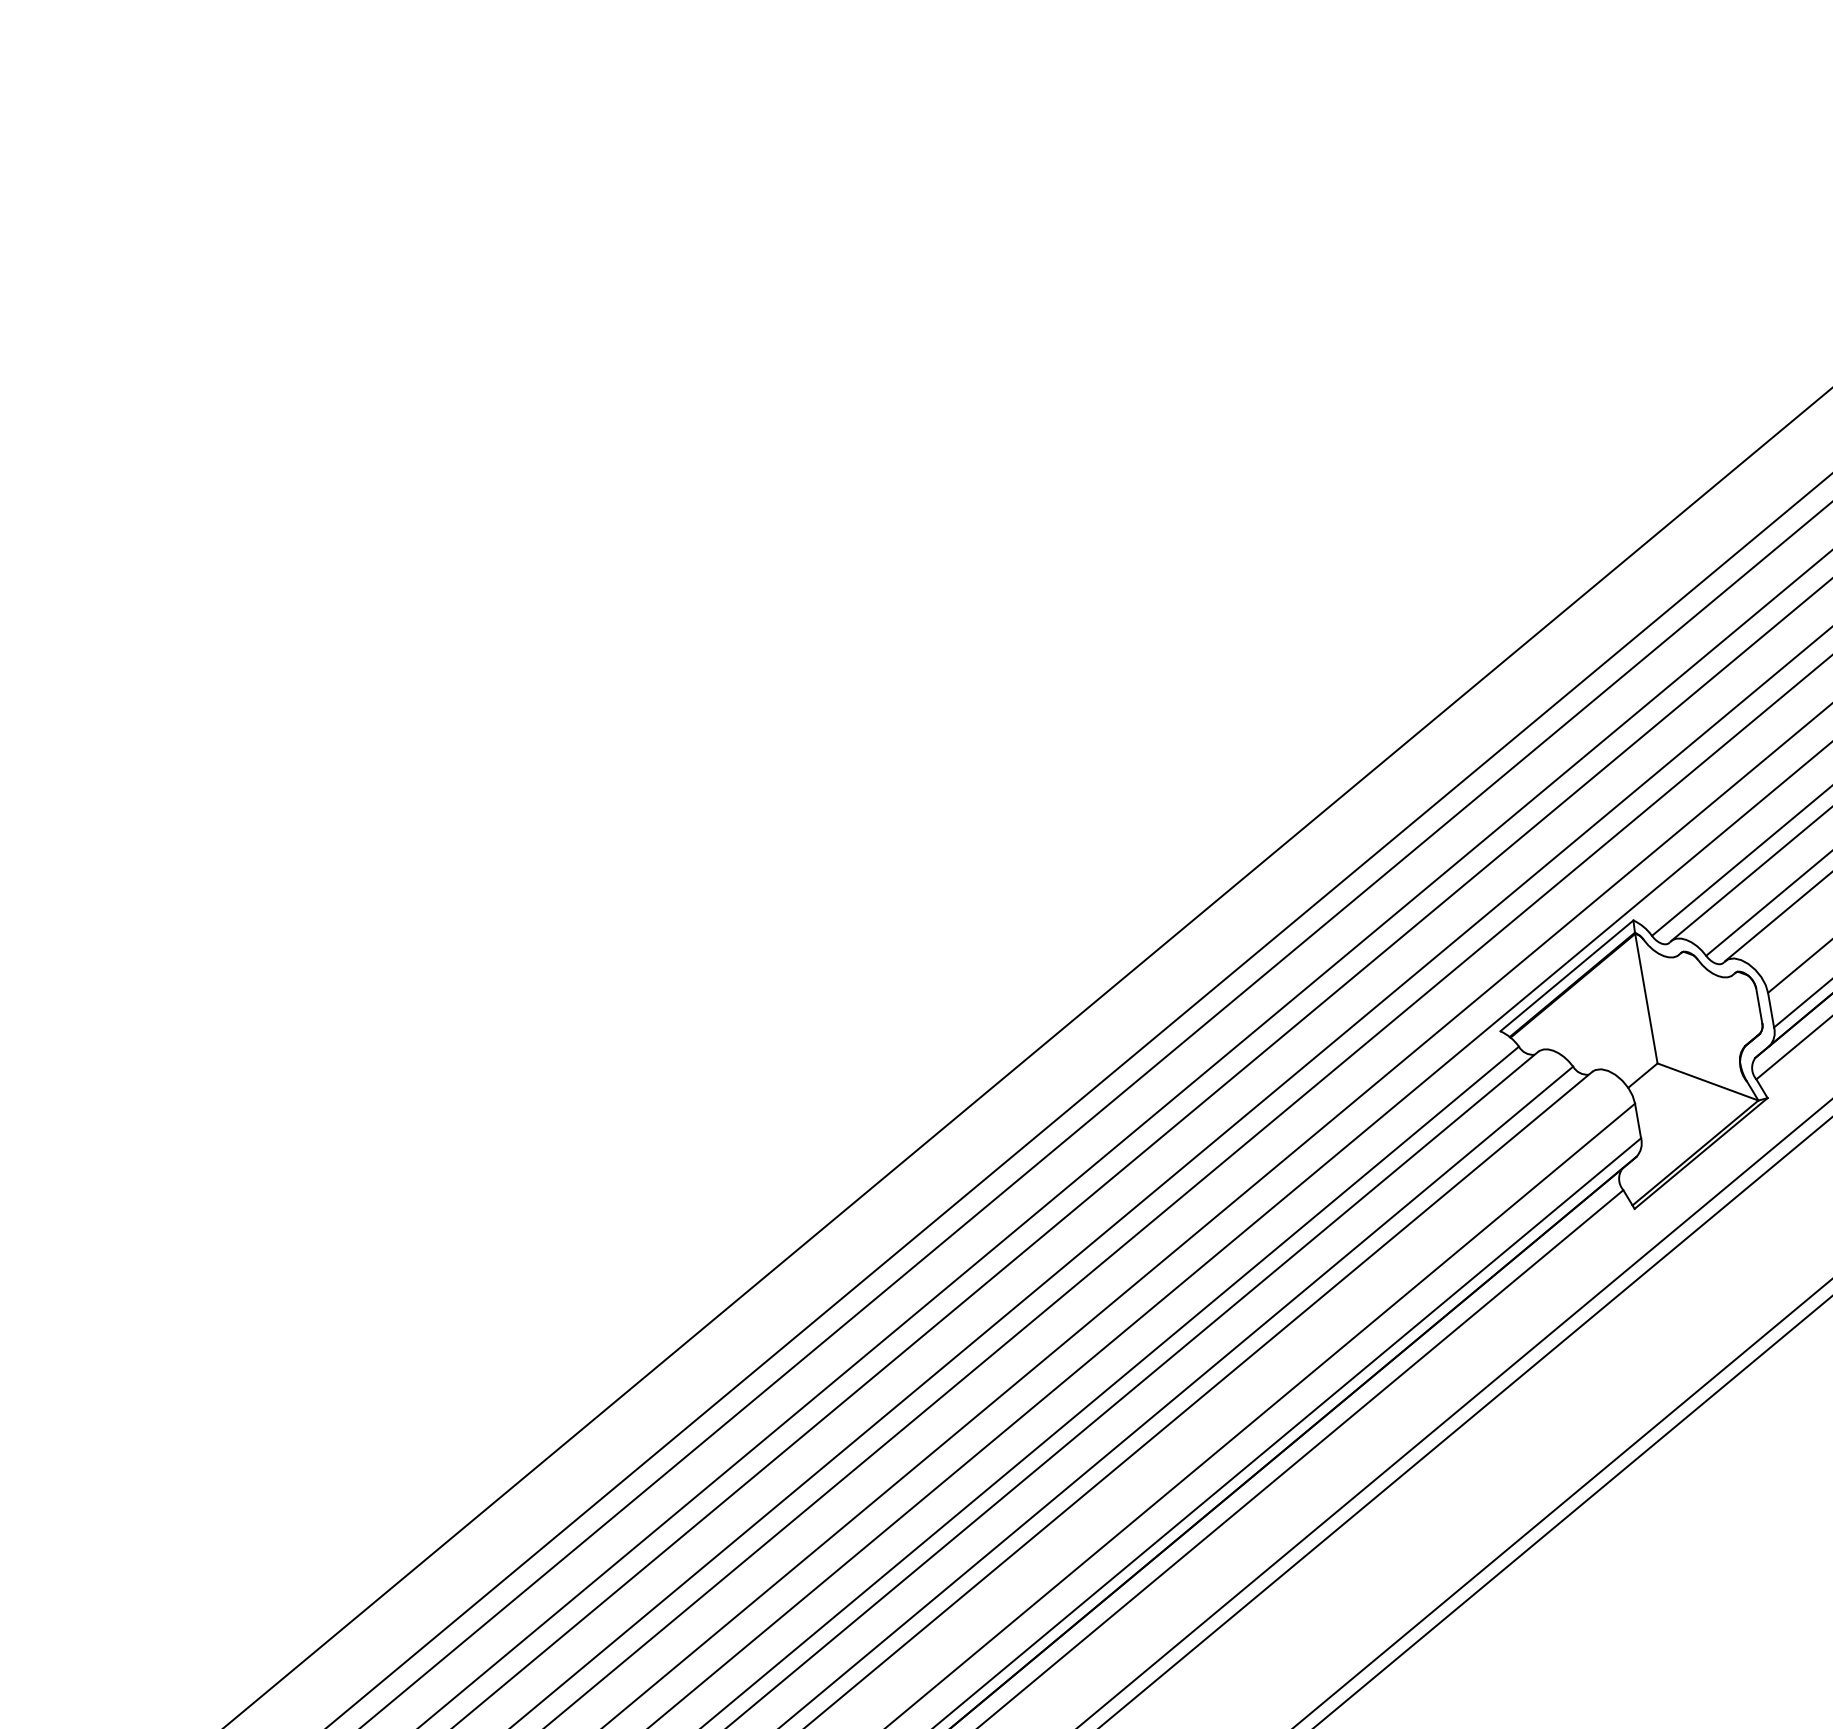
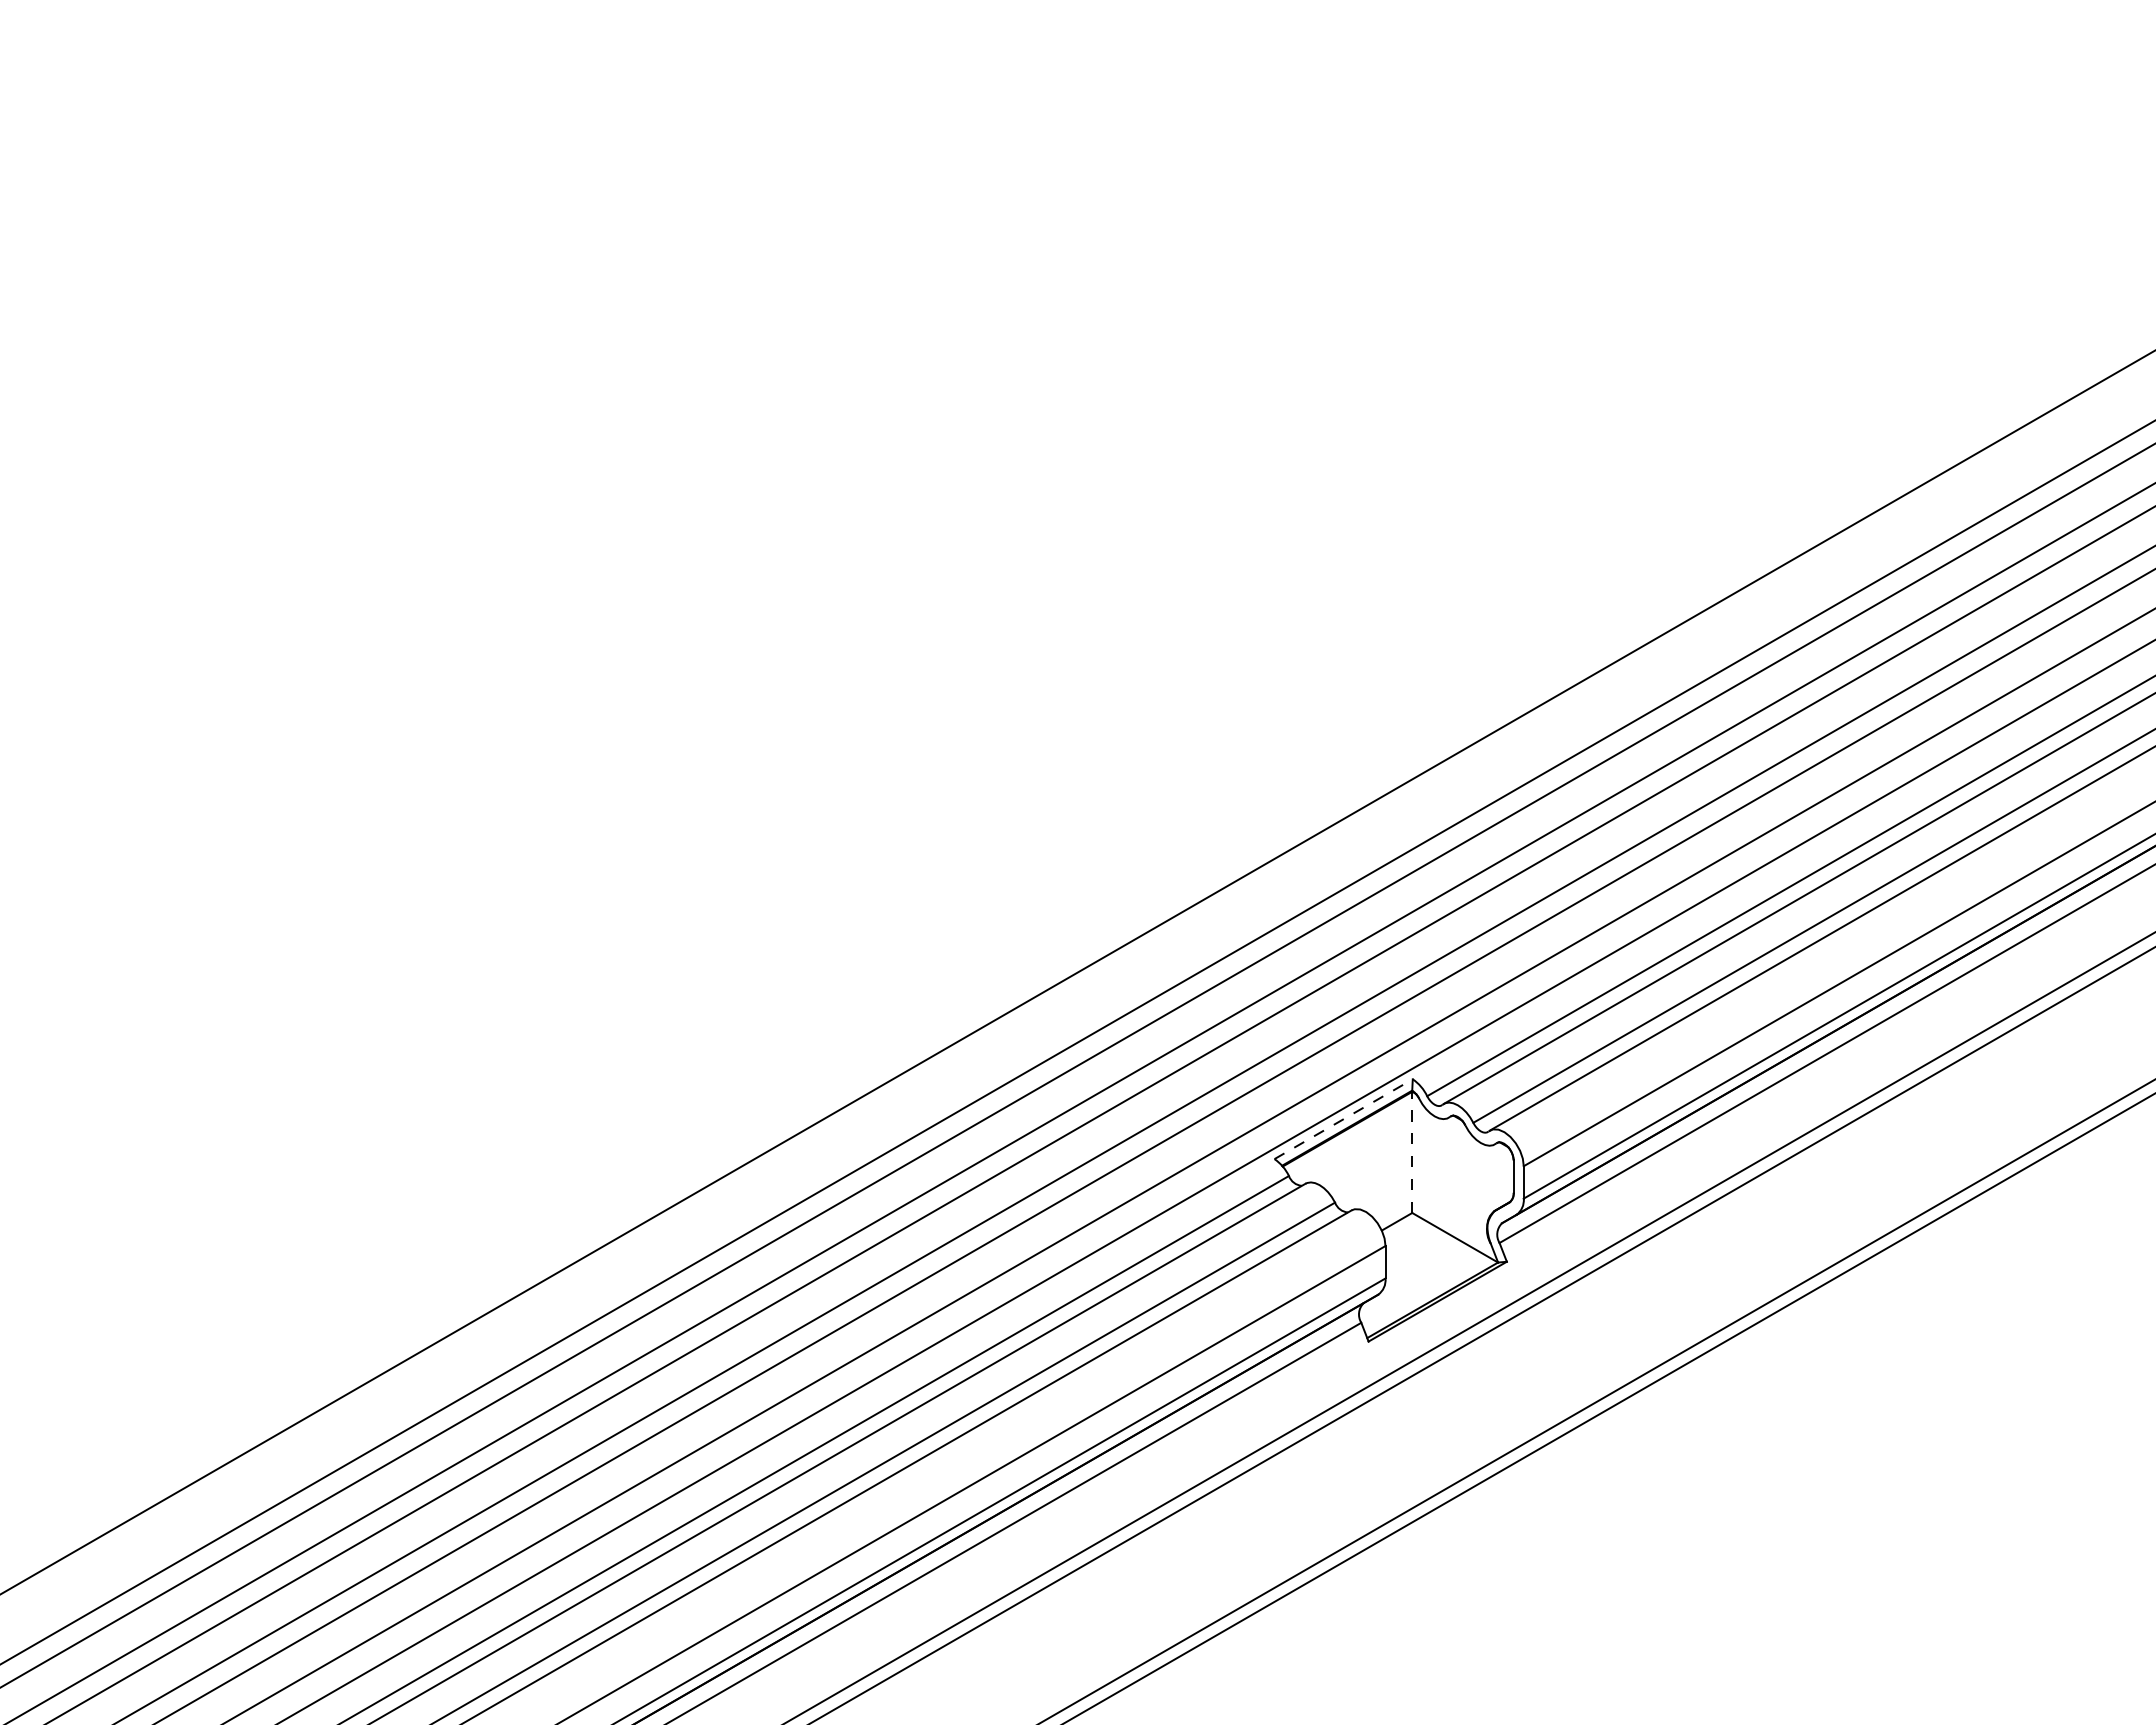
line: (1566, 976) -> (1343, 1119), solid -> dashed
line: (1646, 998) -> (1412, 1152), solid -> dashed

